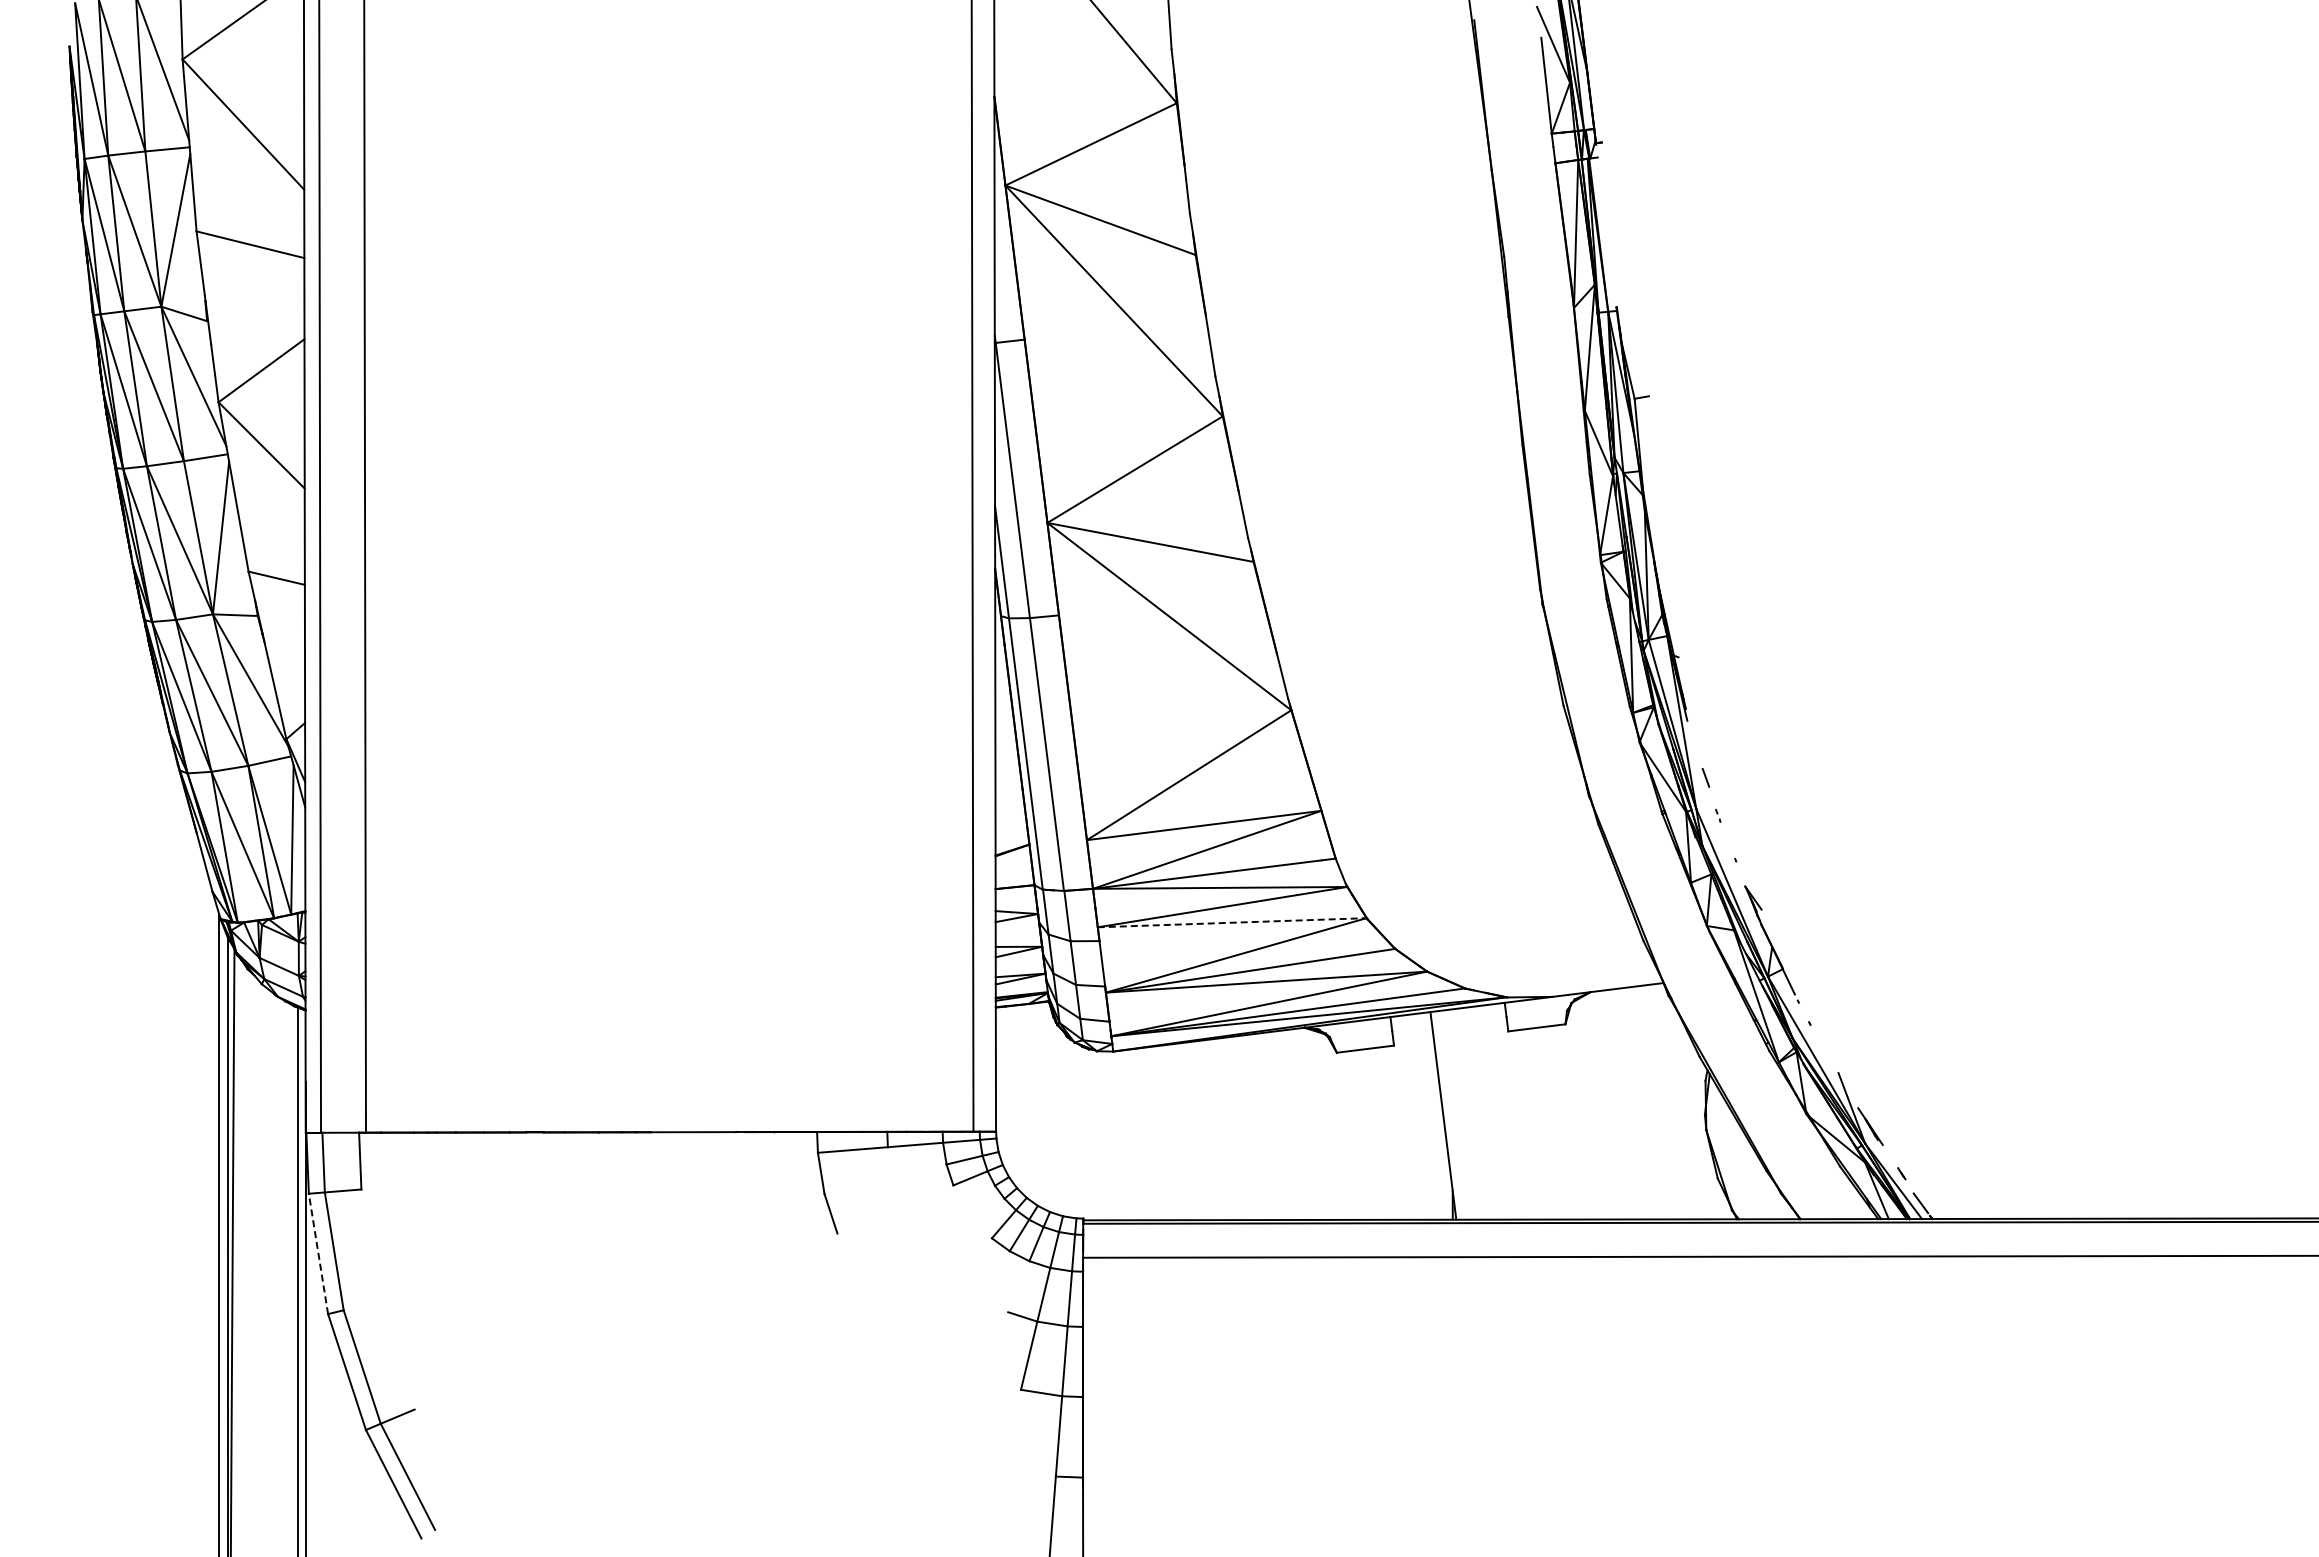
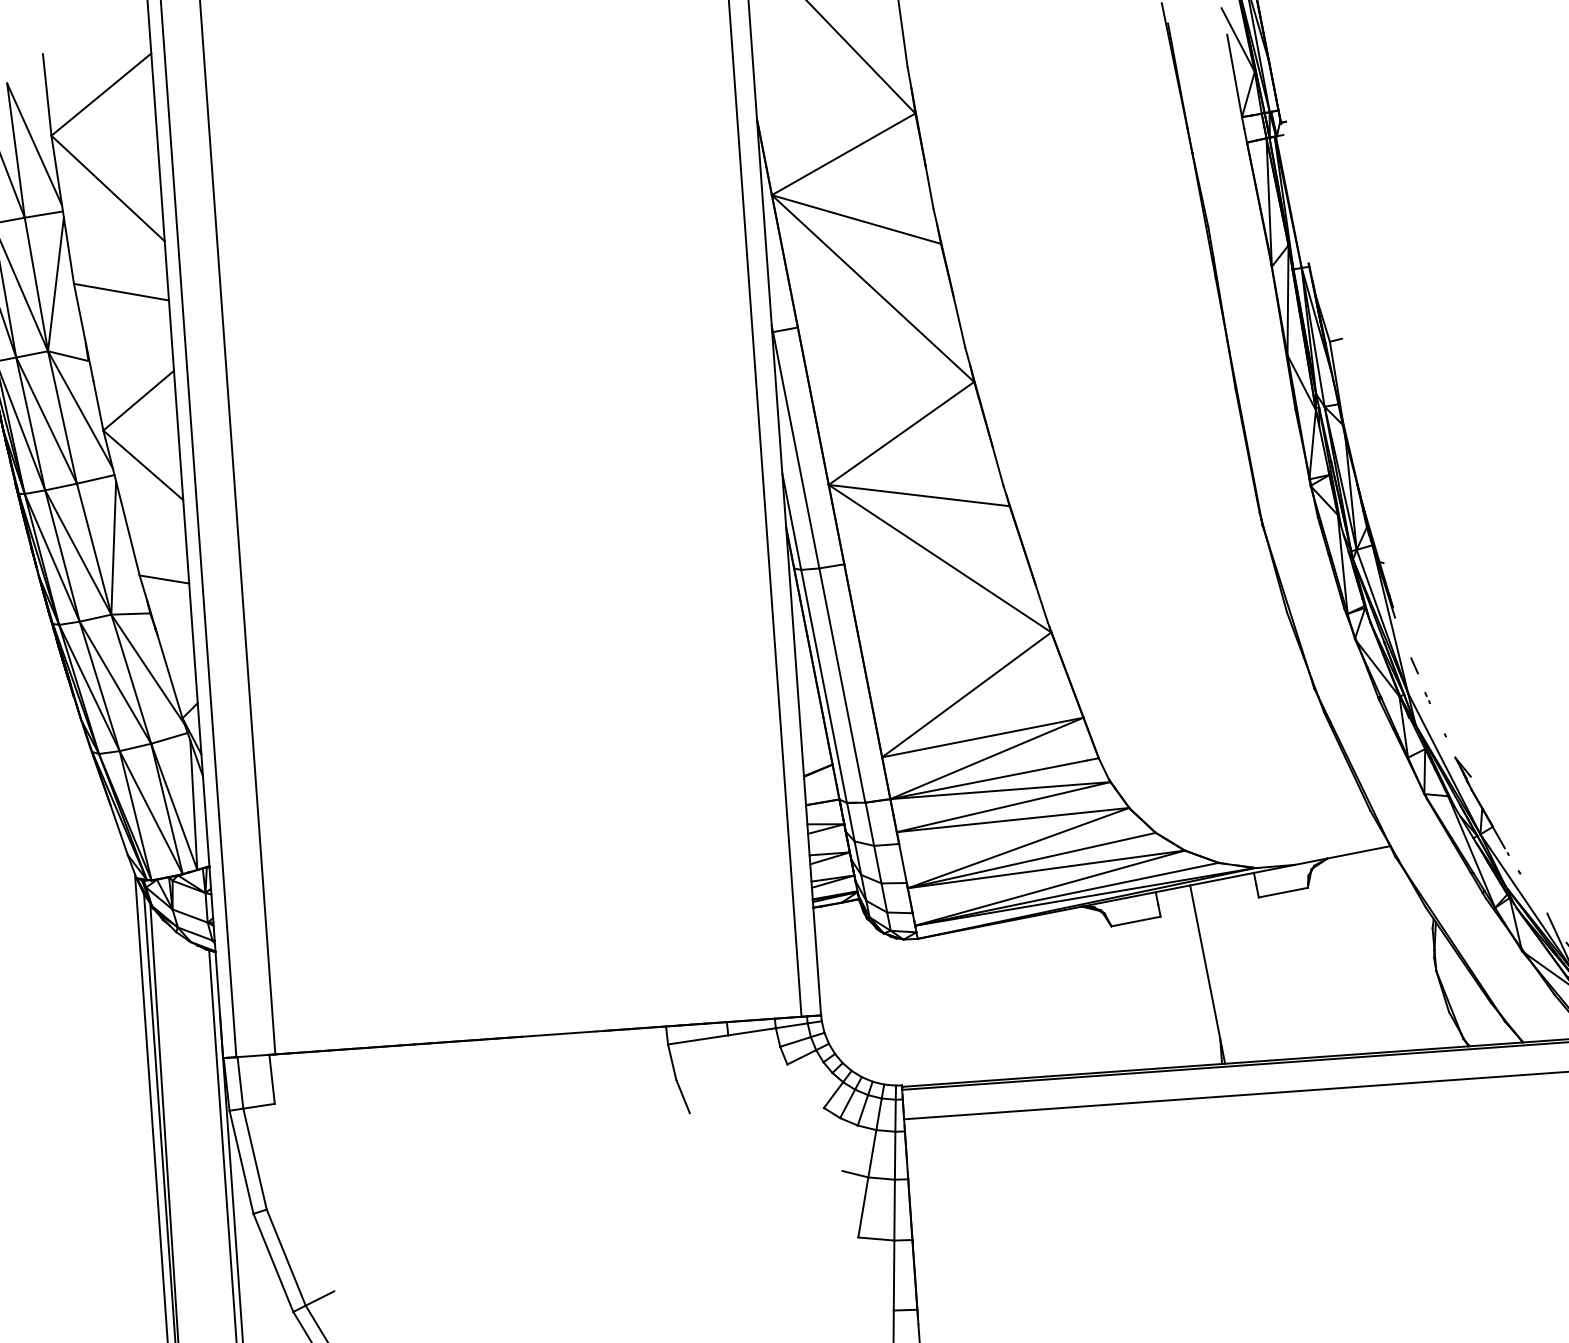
line: (1232, 922) -> (1013, 819), dashed -> solid
line: (318, 1253) -> (241, 1161), dashed -> solid

